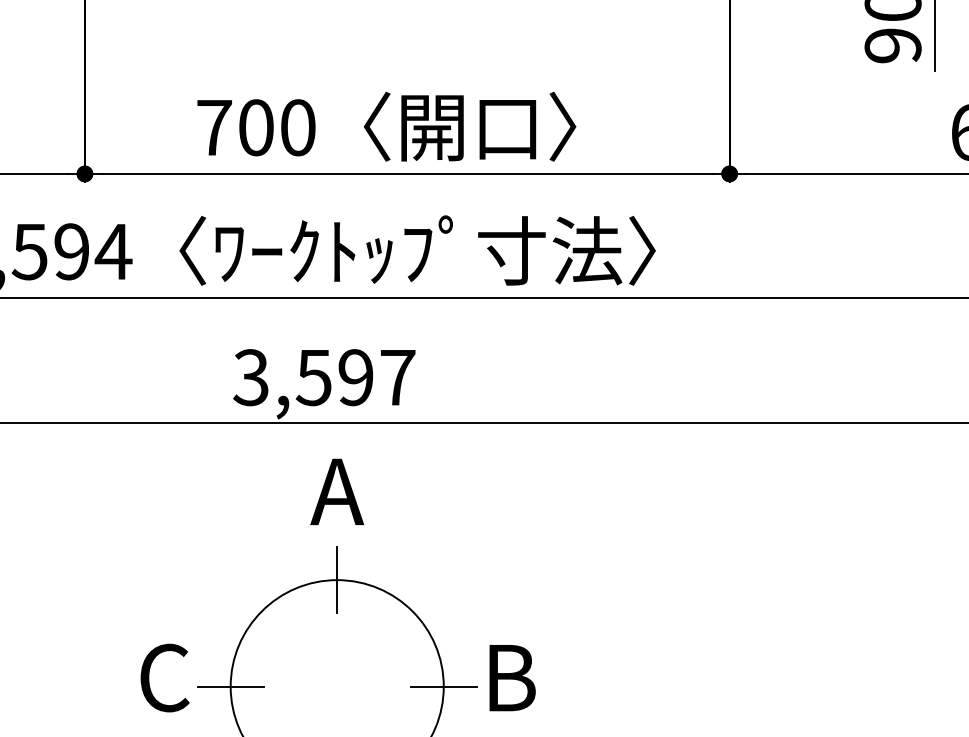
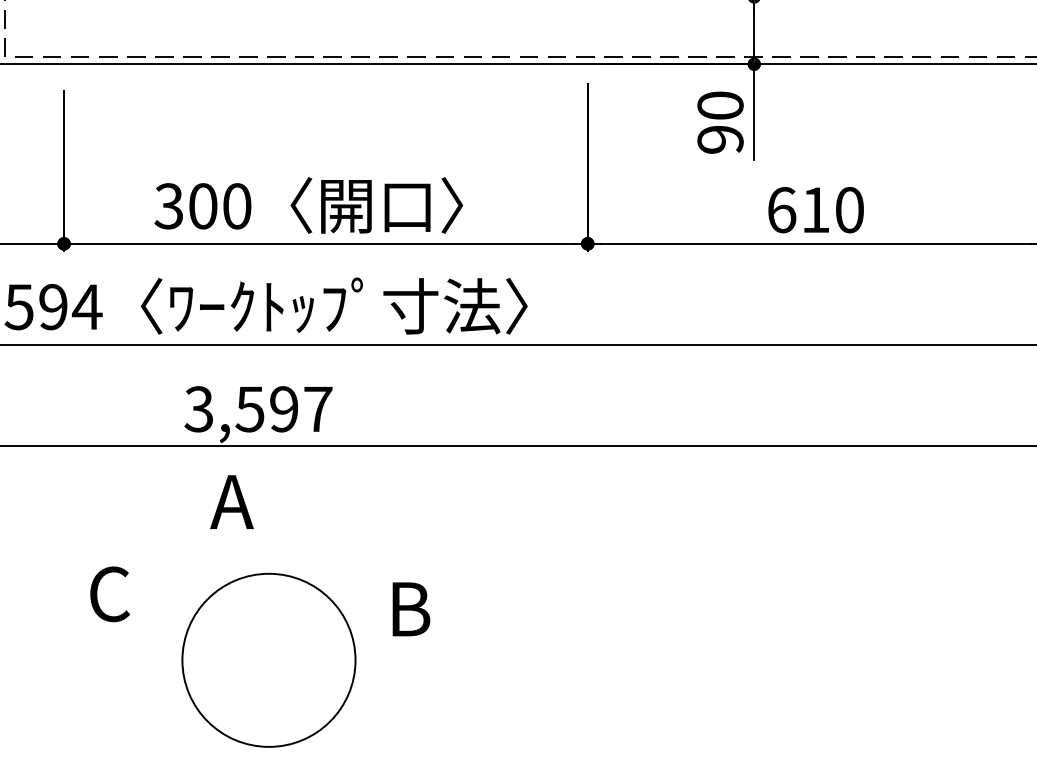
text: (213, 127) -> (168, 206), 700 -> 300
text: (336, 491) -> (231, 501), moved
line: (336, 579) -> (268, 573), removed
text: (164, 678) -> (109, 594), moved
text: (512, 678) -> (411, 609), moved
line: (230, 686) -> (182, 660), removed
line: (443, 686) -> (355, 660), removed

